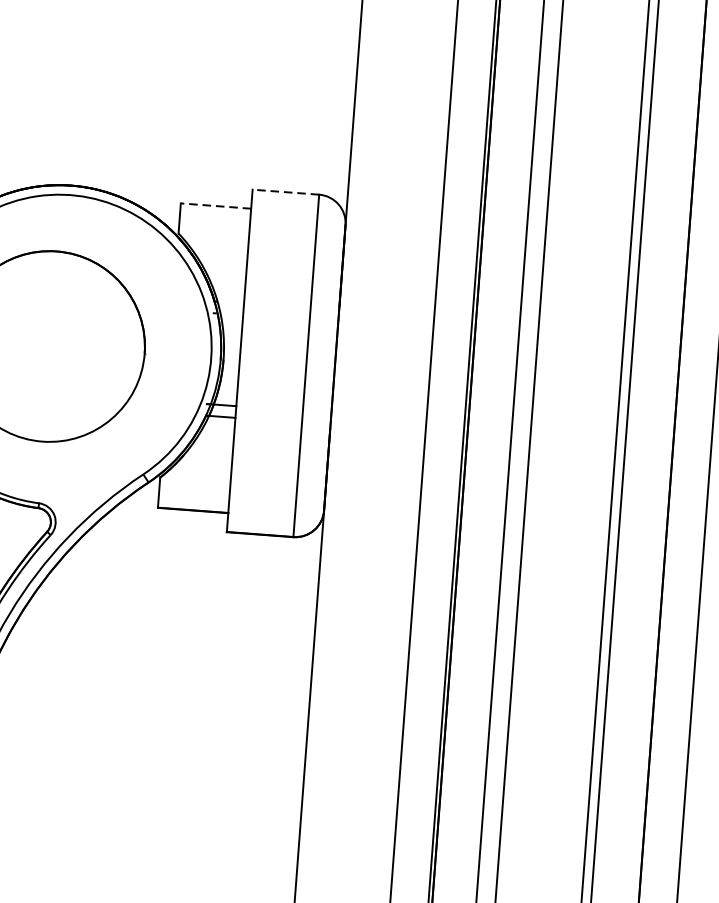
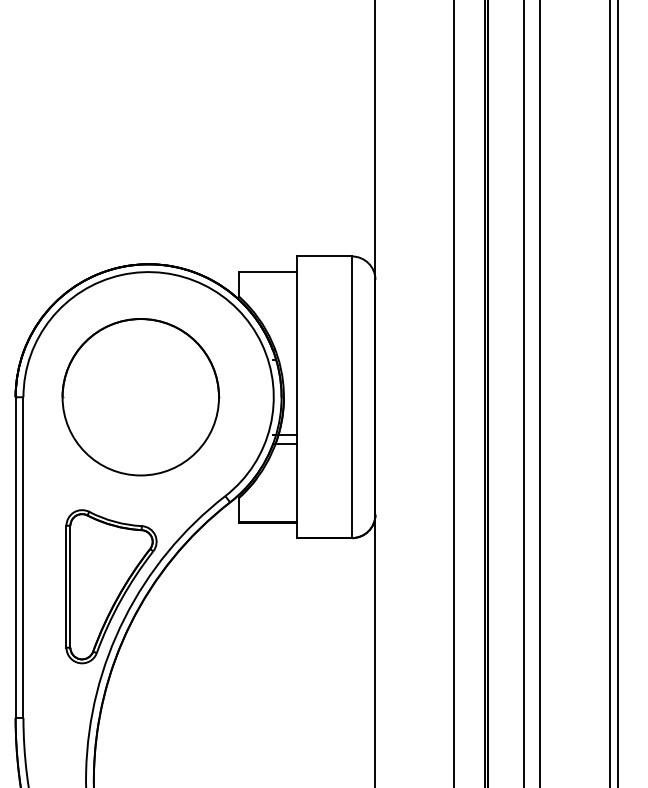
line: (285, 192) -> (324, 256), dashed -> solid
line: (216, 206) -> (268, 272), dashed -> solid

